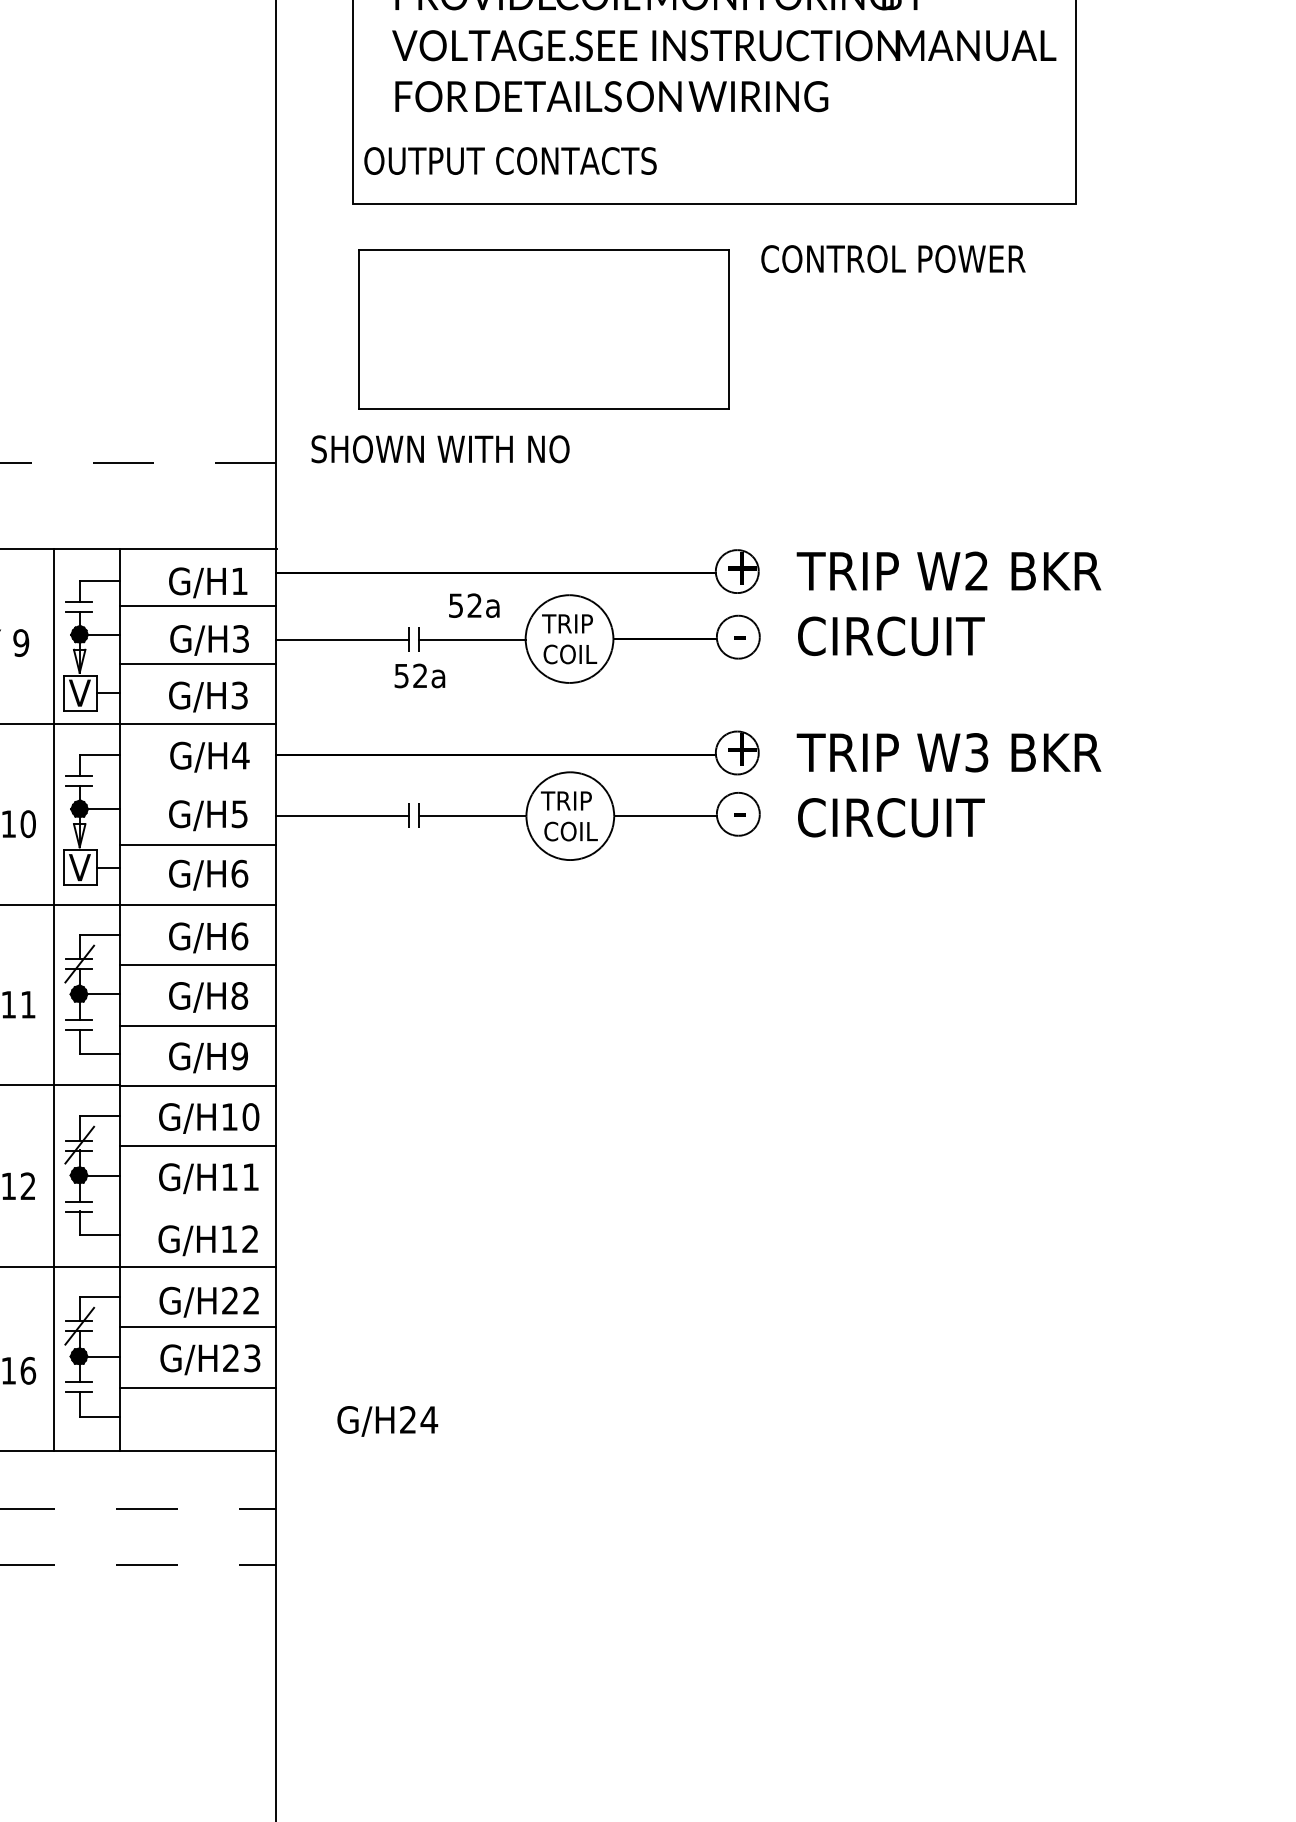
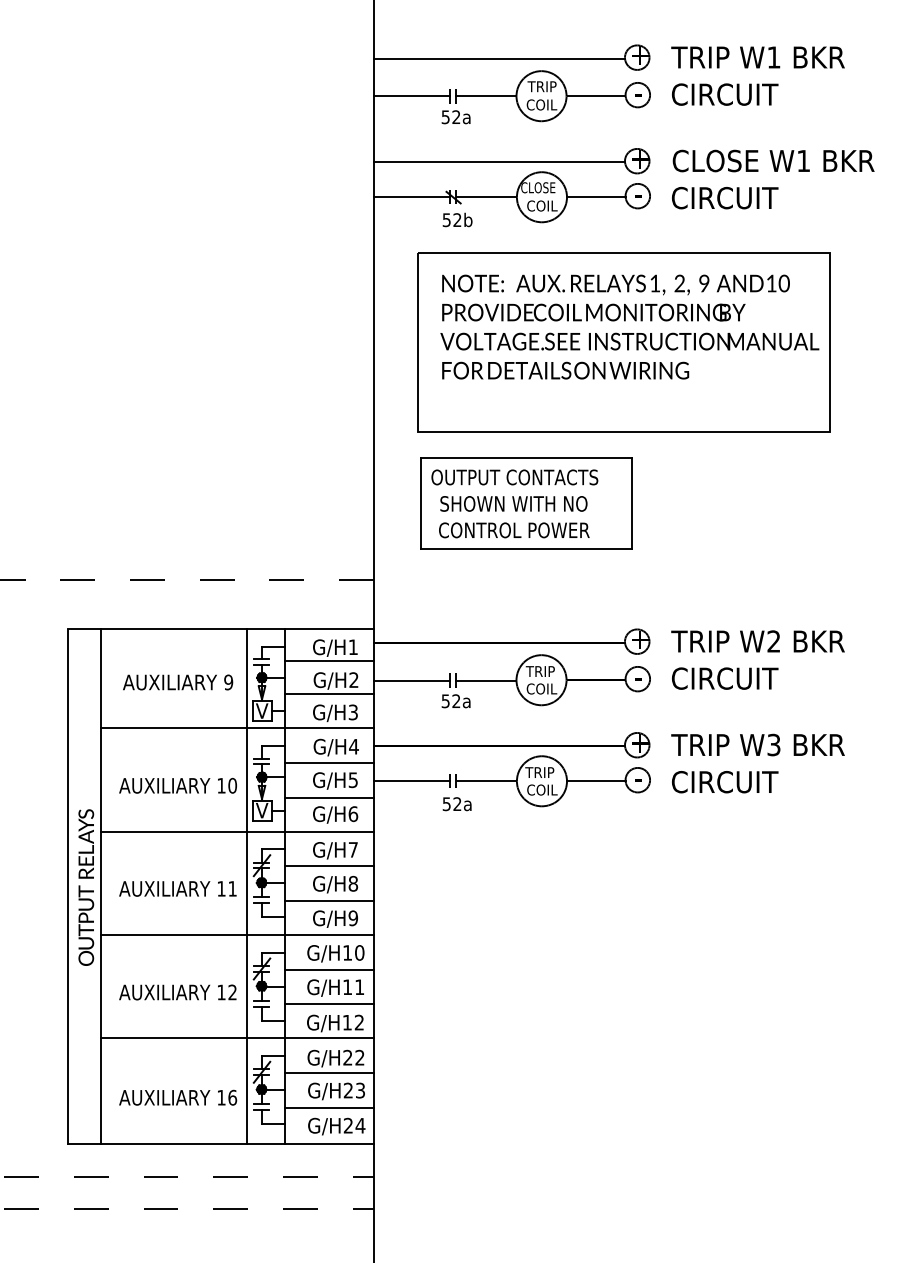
text: (509, 161) -> (514, 477), moved
text: (893, 259) -> (514, 530), moved
text: (439, 448) -> (513, 503), moved
text: (473, 606) -> (456, 804), moved
text: (240, 639) -> (353, 680), G/H3 -> G/H2
line: (197, 785) -> (329, 763), added
text: (240, 935) -> (353, 849), G/H6 -> G/H7
line: (197, 1207) -> (329, 1004), added
text: (387, 1421) -> (336, 1126), moved

